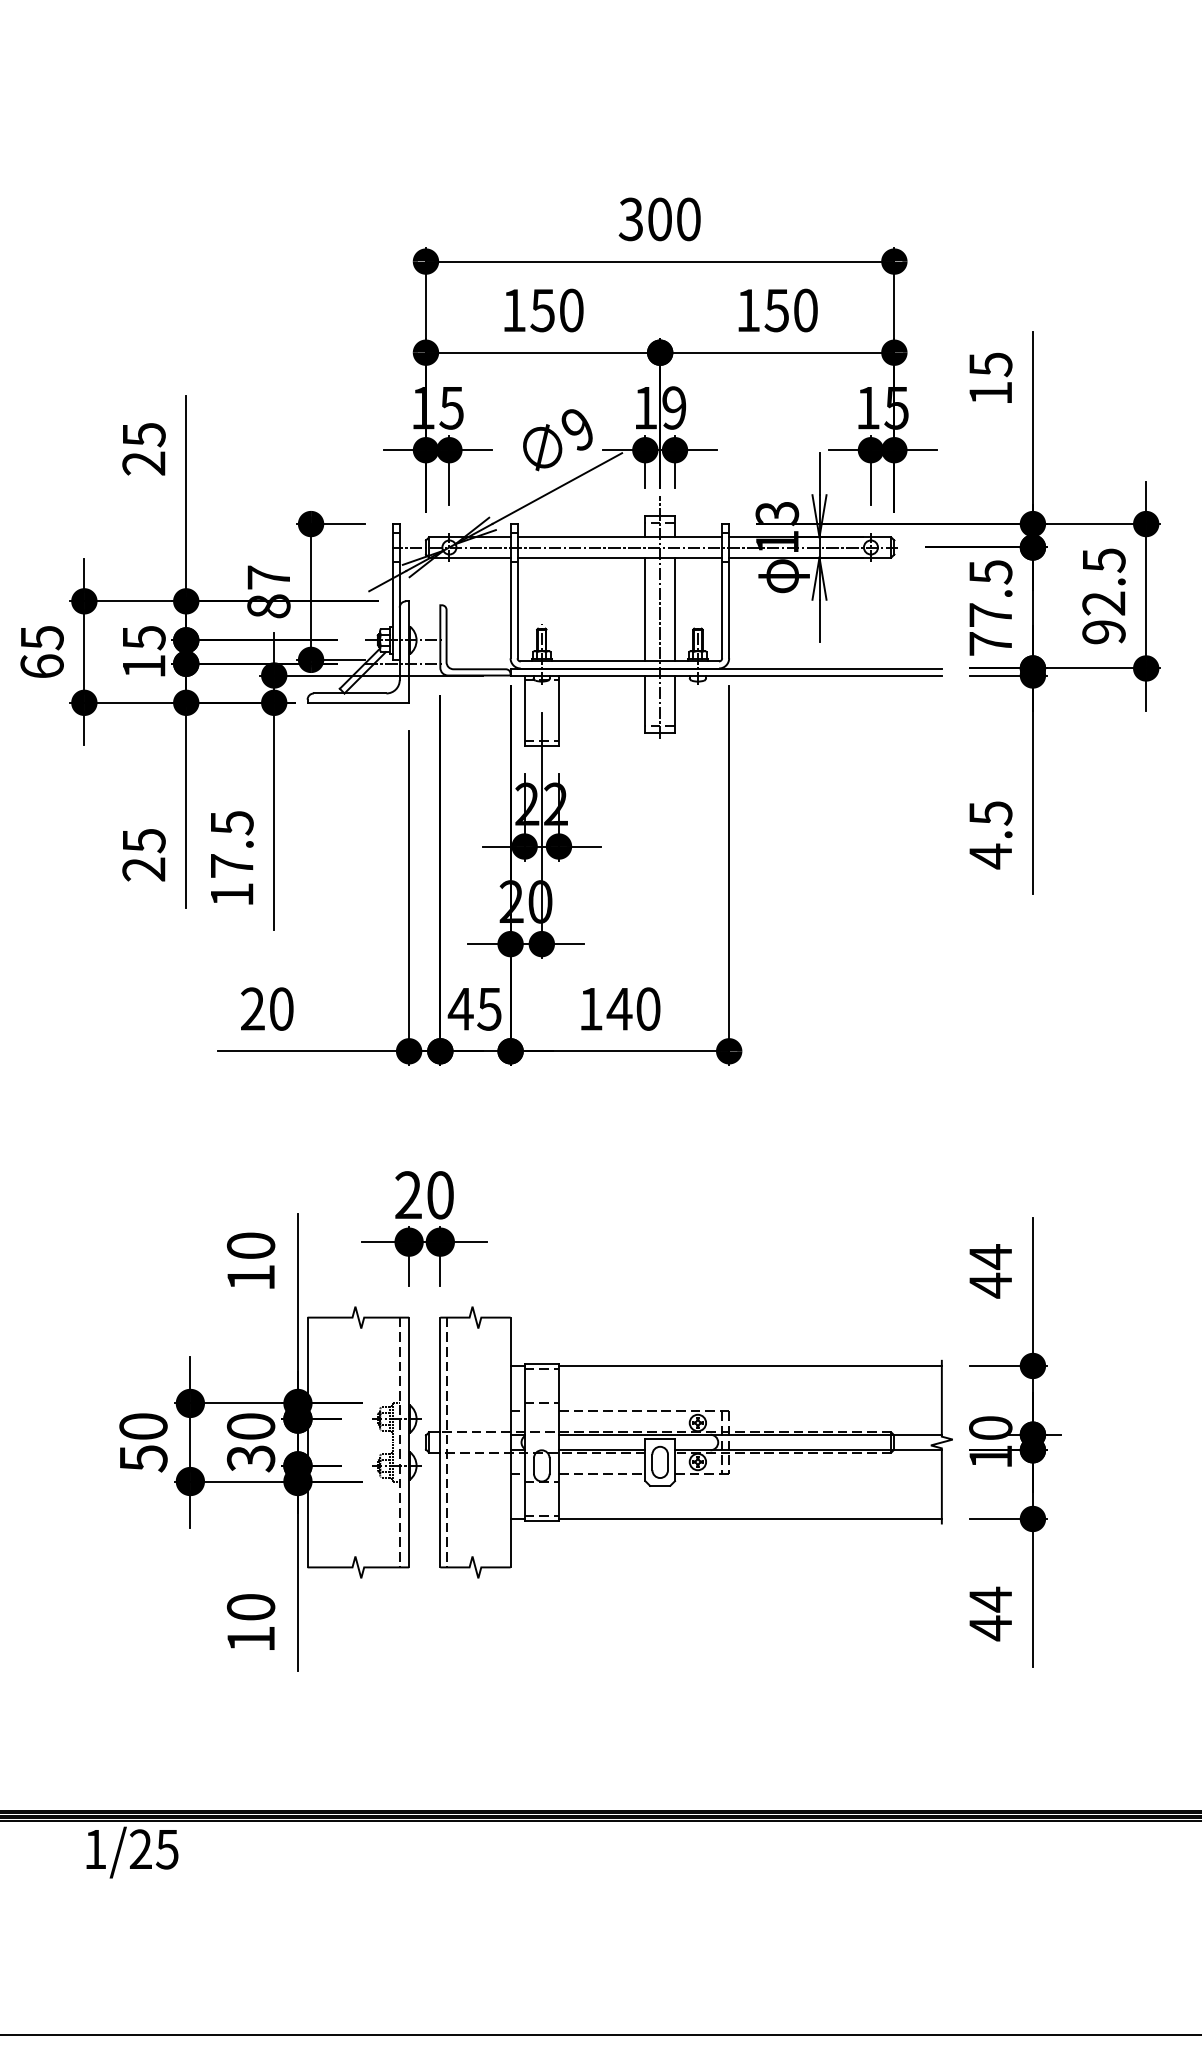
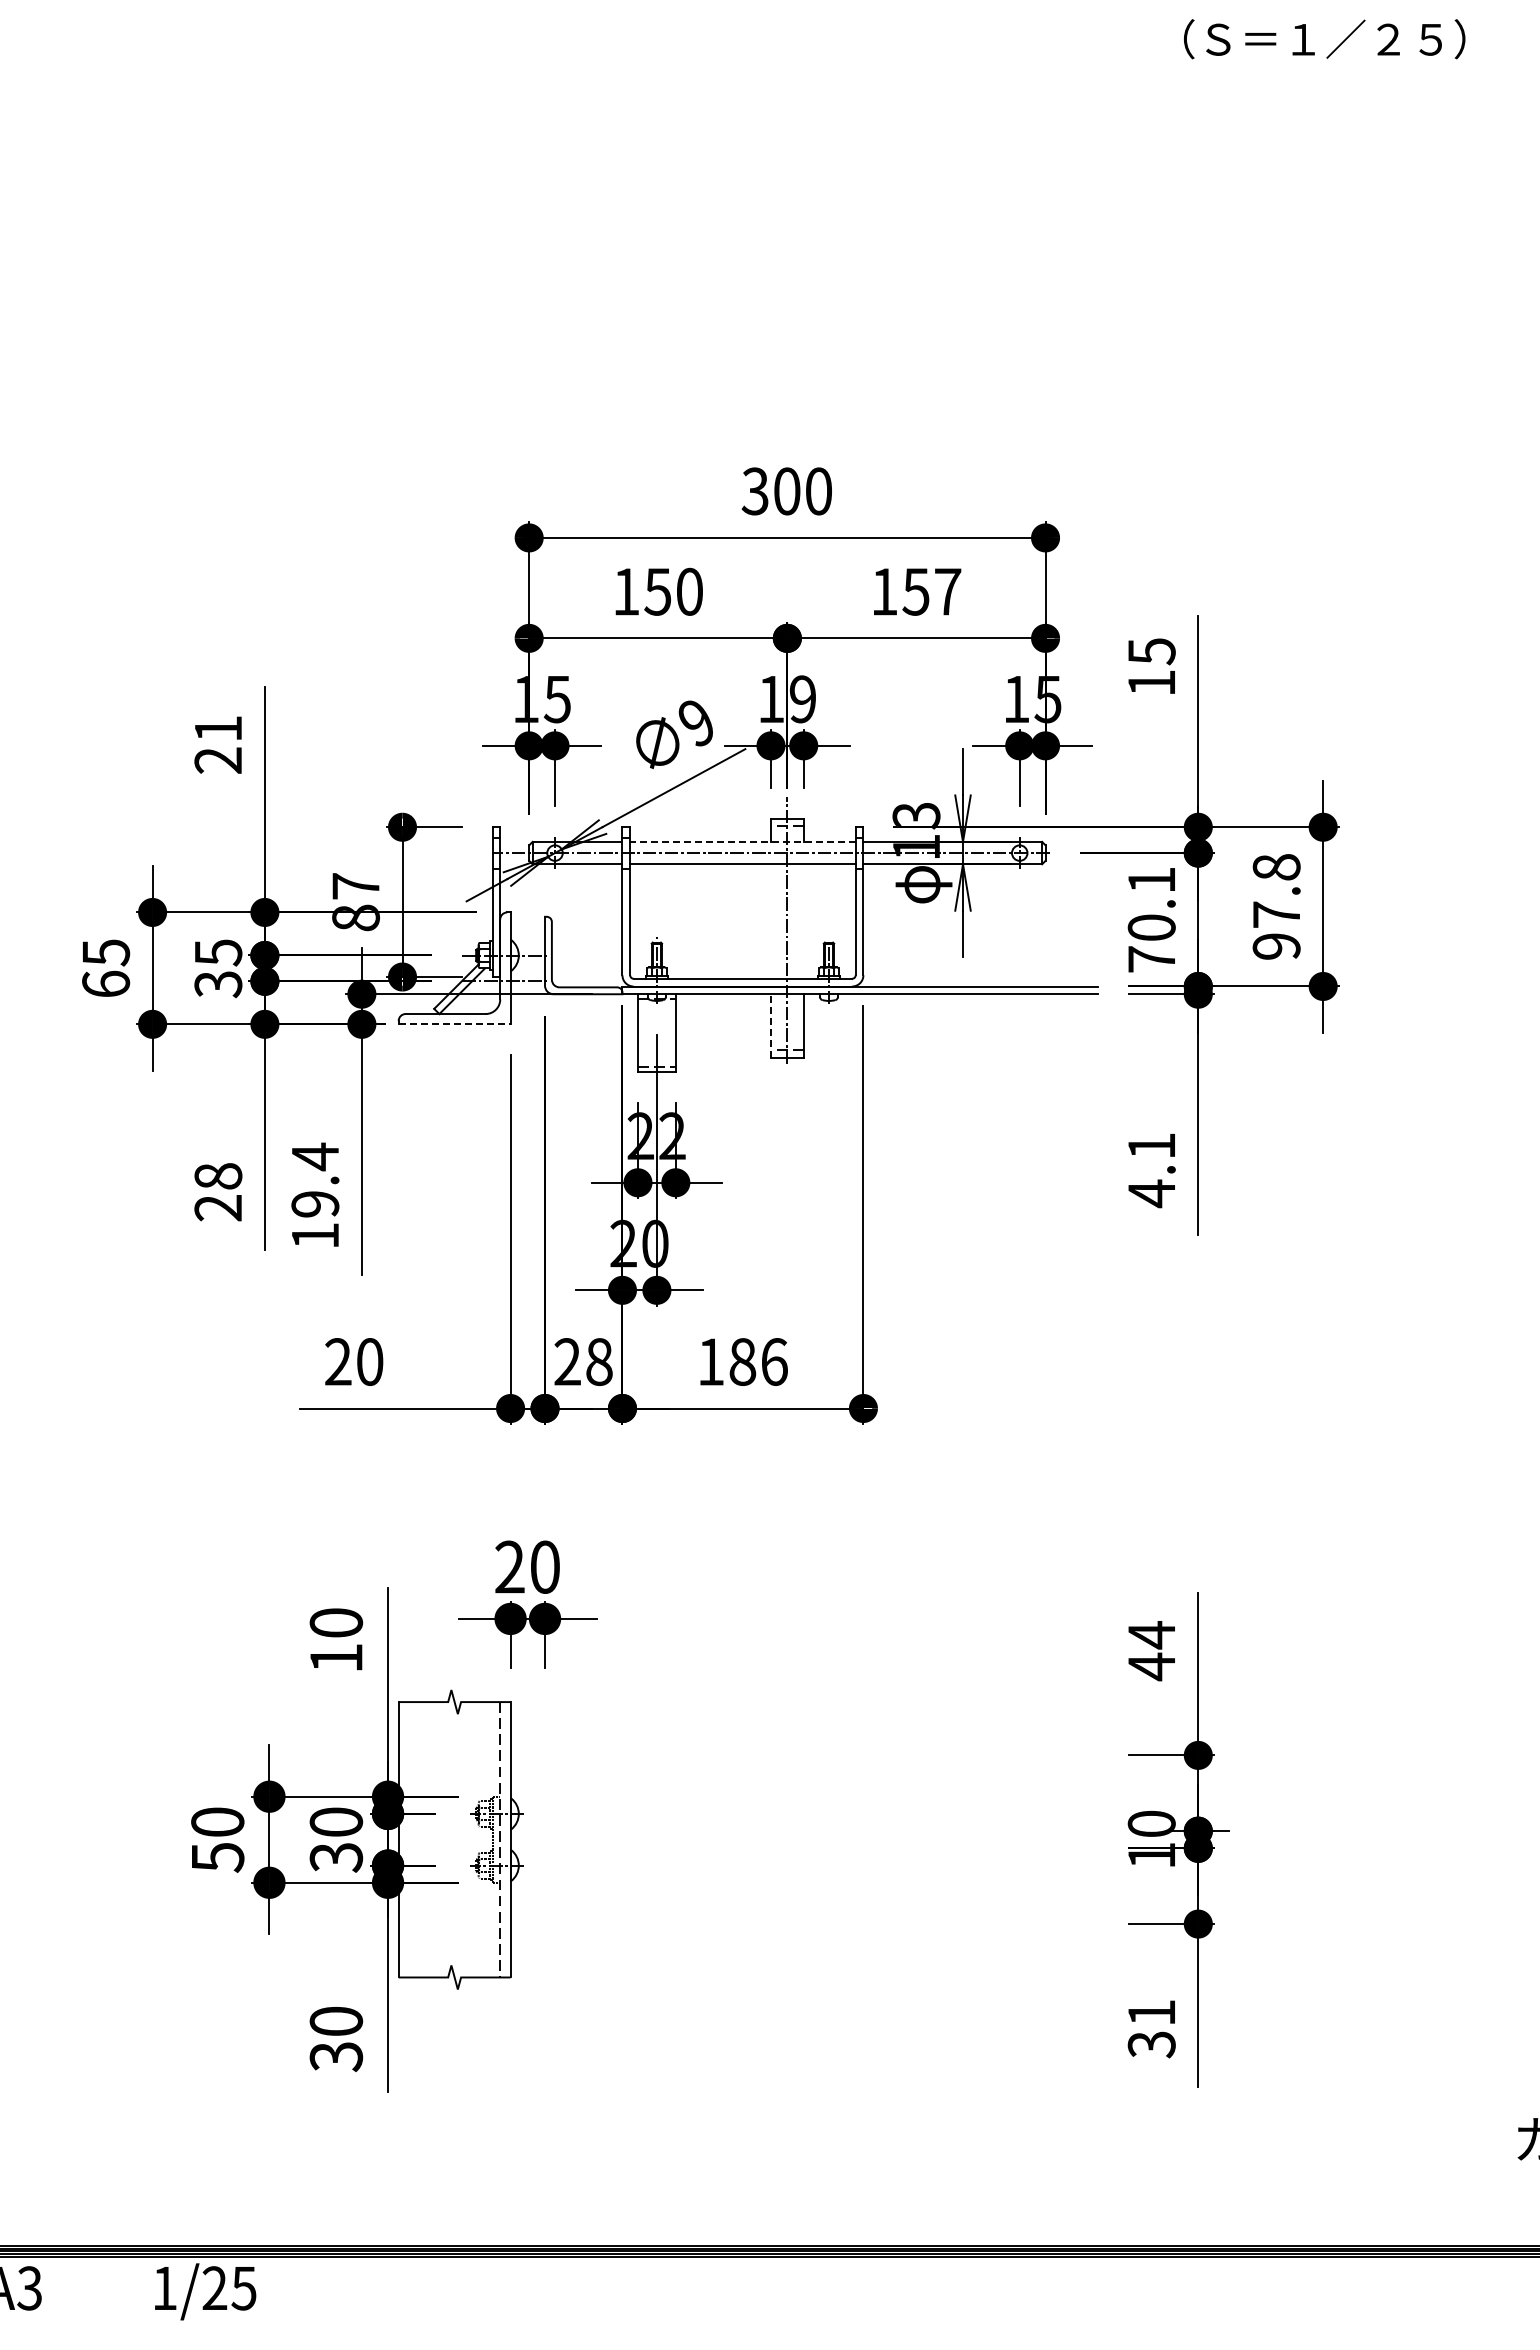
text: (806, 310) -> (948, 591), 150 -> 157
text: (144, 435) -> (218, 729), 25 -> 21
line: (619, 536) -> (742, 841), solid -> dashed
text: (1103, 582) -> (1276, 891), 92.5 -> 97.8
text: (990, 593) -> (1151, 903), 77.5 -> 70.1
line: (645, 609) -> (771, 921), removed
line: (674, 609) -> (803, 921), removed
text: (144, 666) -> (218, 984), 15 -> 35
line: (358, 702) -> (454, 1024), solid -> dashed
line: (645, 704) -> (771, 1026), solid -> dashed
text: (990, 813) -> (1151, 1146), 4.5 -> 4.1
text: (144, 840) -> (218, 1176), 25 -> 28
text: (232, 843) -> (315, 1179), 17.5 -> 19.4
text: (474, 1008) -> (582, 1361), 45 -> 28
text: (633, 1008) -> (757, 1361), 140 -> 186
part: (689, 1442) -> (819, 1839), removed
text: (990, 1613) -> (1151, 2028), 44 -> 31
text: (251, 1639) -> (336, 2056), 10 -> 30

